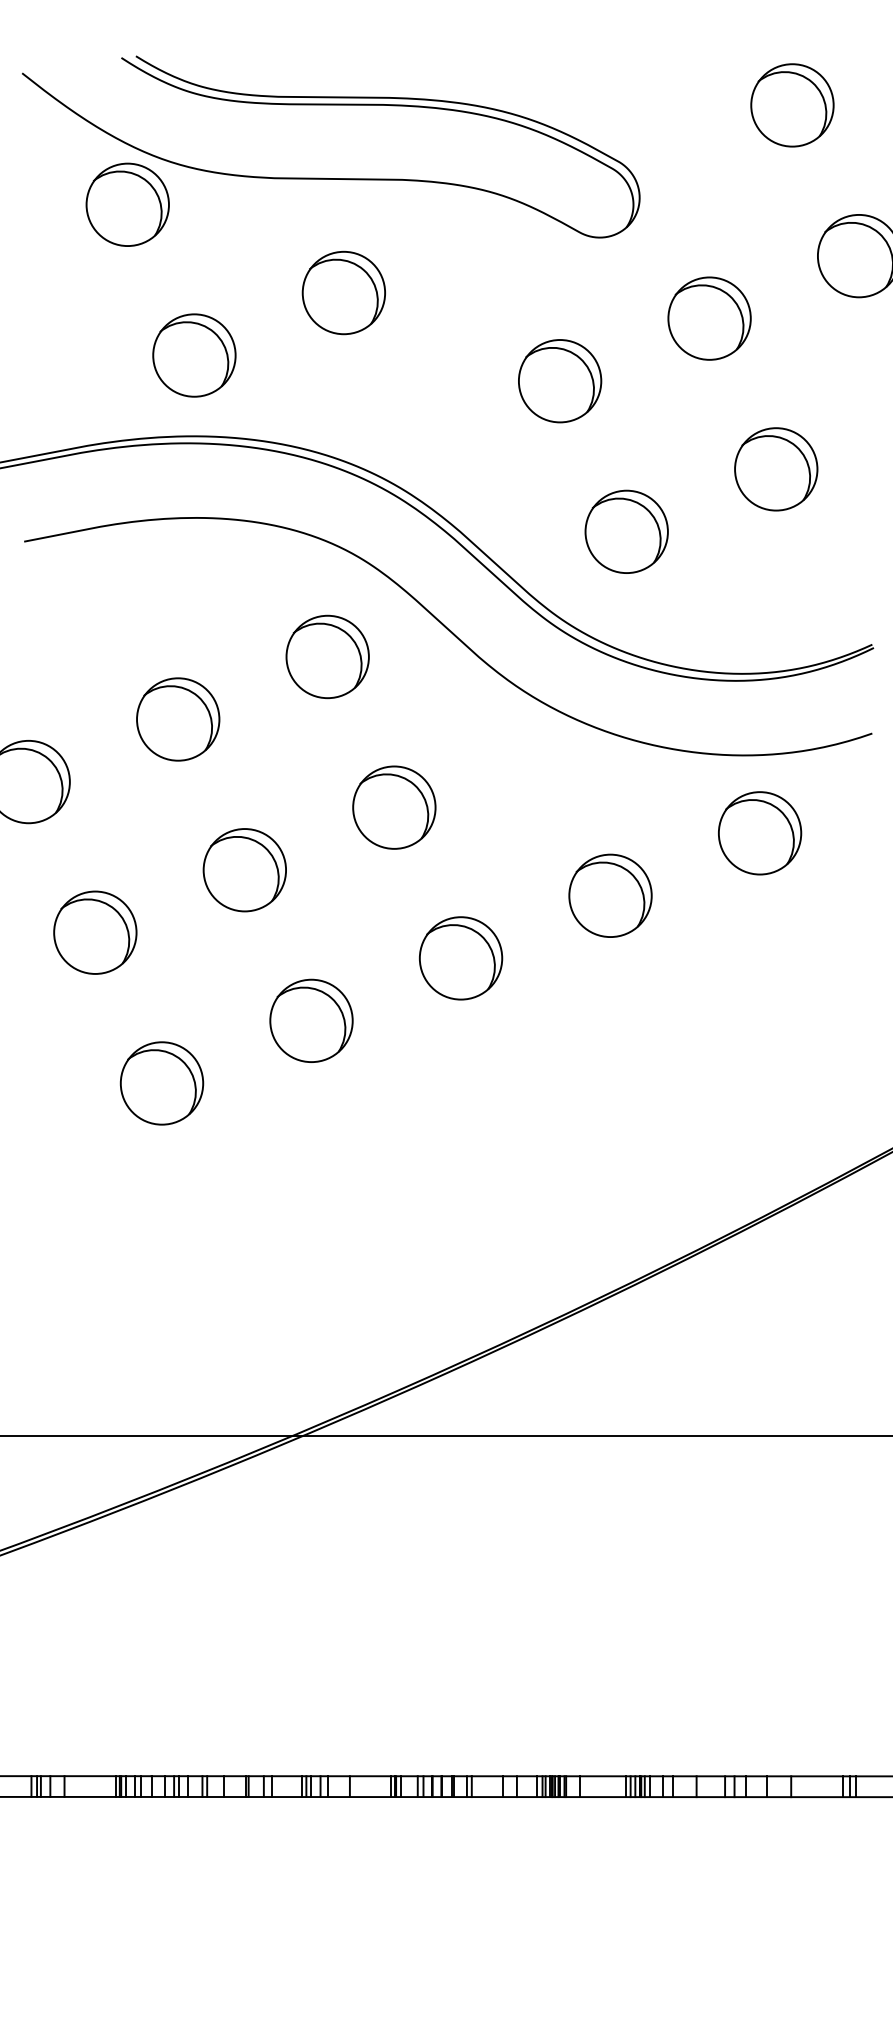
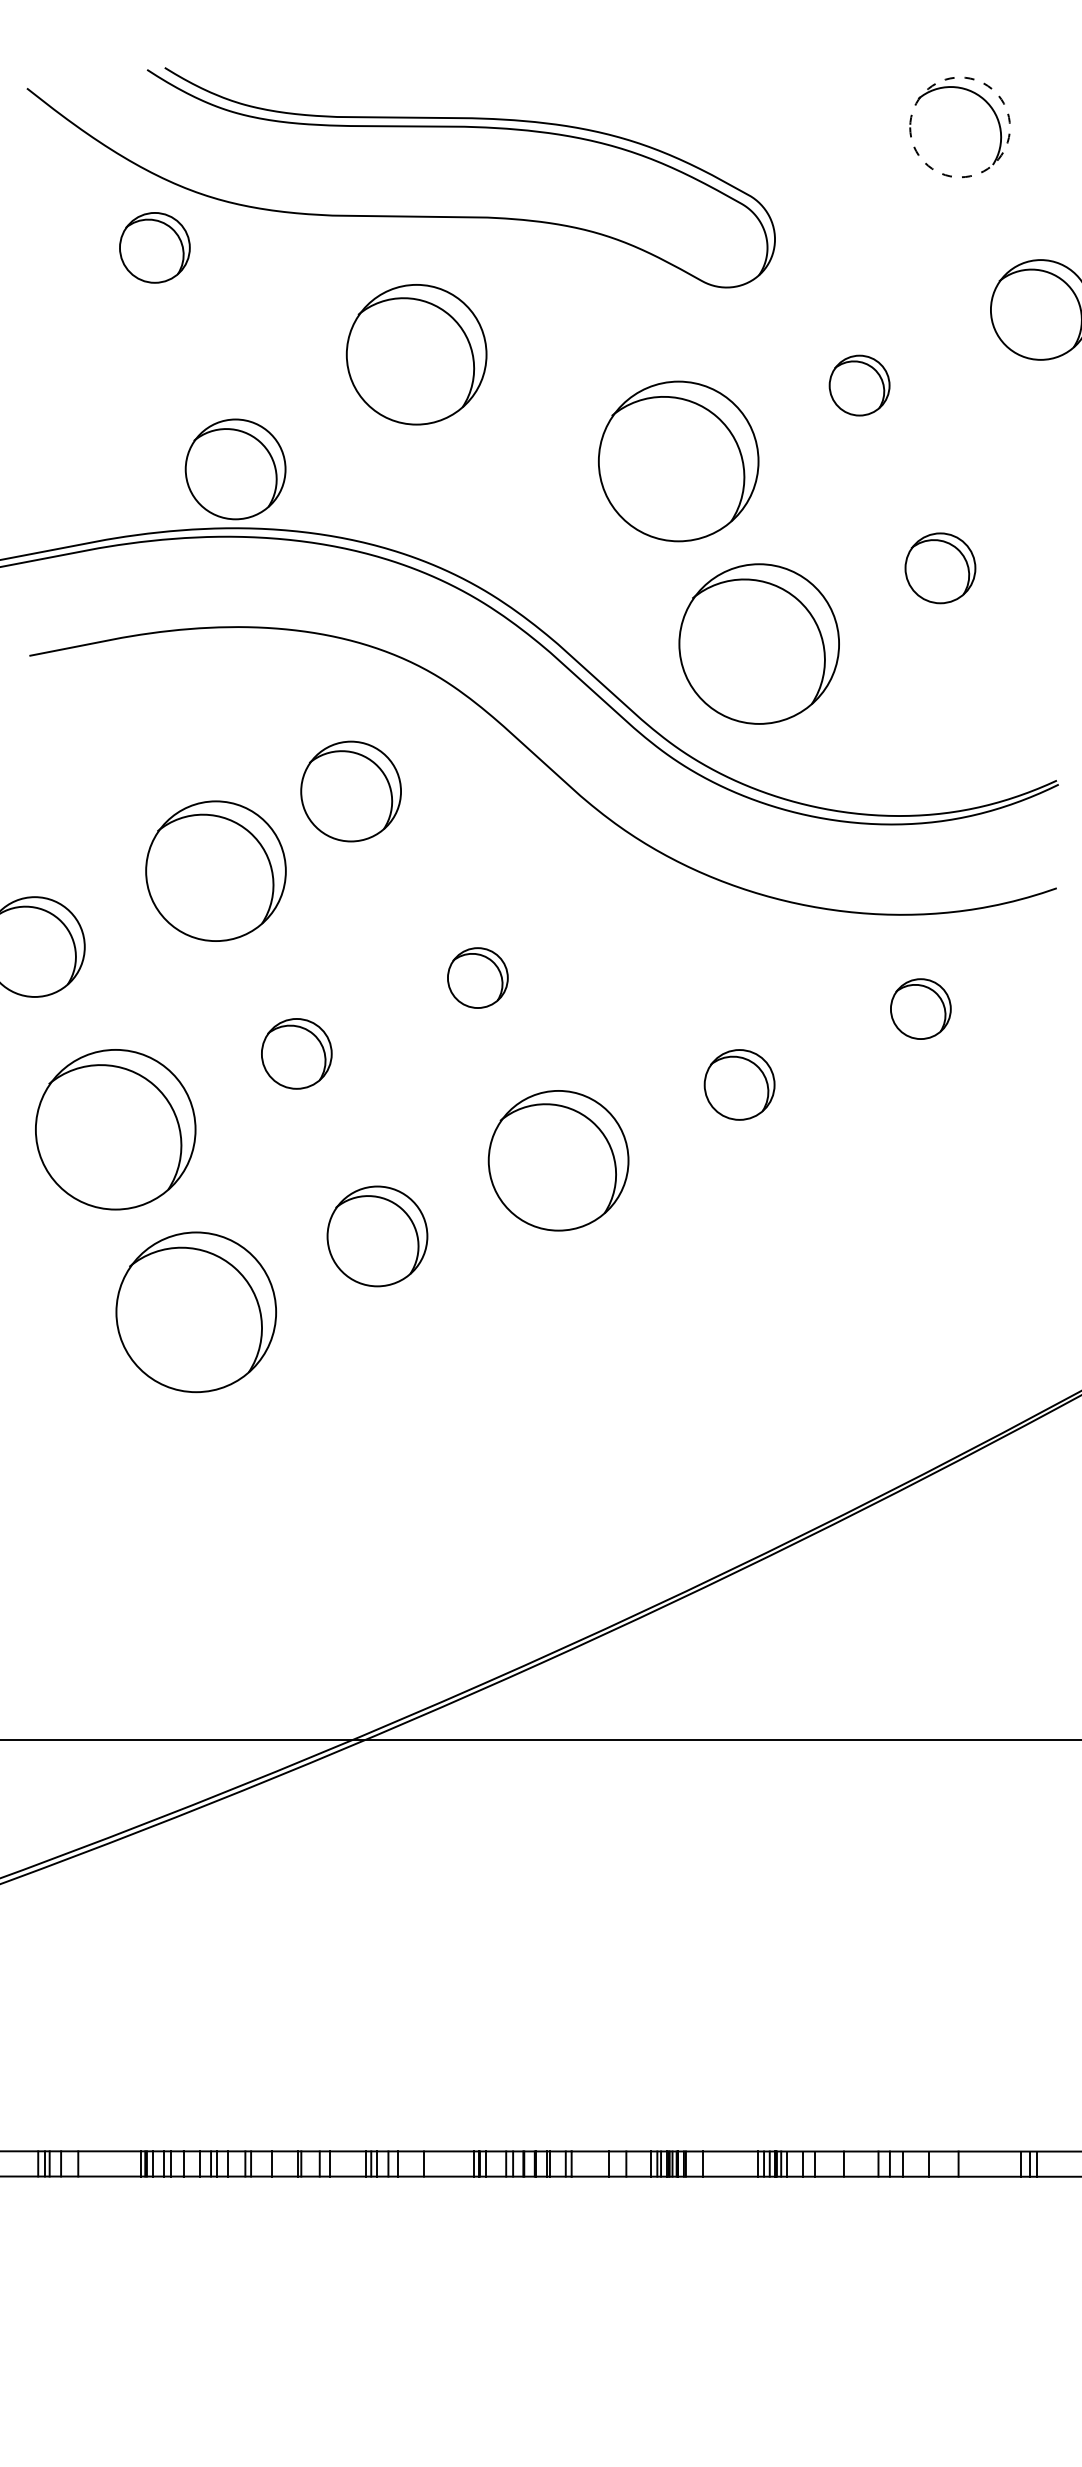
circle: (792, 105) -> (960, 127), solid -> dashed
part: (127, 204) -> (154, 247), size x0.7
part: (343, 292) -> (416, 354), size x1.4
part: (709, 318) -> (859, 385), size x0.6
part: (194, 355) -> (235, 469), moved
part: (560, 381) -> (678, 461), size x1.6
part: (776, 469) -> (940, 568), size x0.7
part: (626, 531) -> (759, 643), size x1.6
part: (327, 656) -> (350, 791), moved
part: (177, 719) -> (215, 871), size x1.4
part: (394, 807) -> (477, 977), size x0.6
part: (759, 832) -> (920, 1008), size x0.6
part: (244, 869) -> (296, 1053), size x0.7
part: (610, 895) -> (739, 1084), size x0.7
part: (95, 932) -> (115, 1129), size x1.6
part: (460, 958) -> (558, 1160), size x1.4
part: (162, 1082) -> (196, 1311), size x1.6

